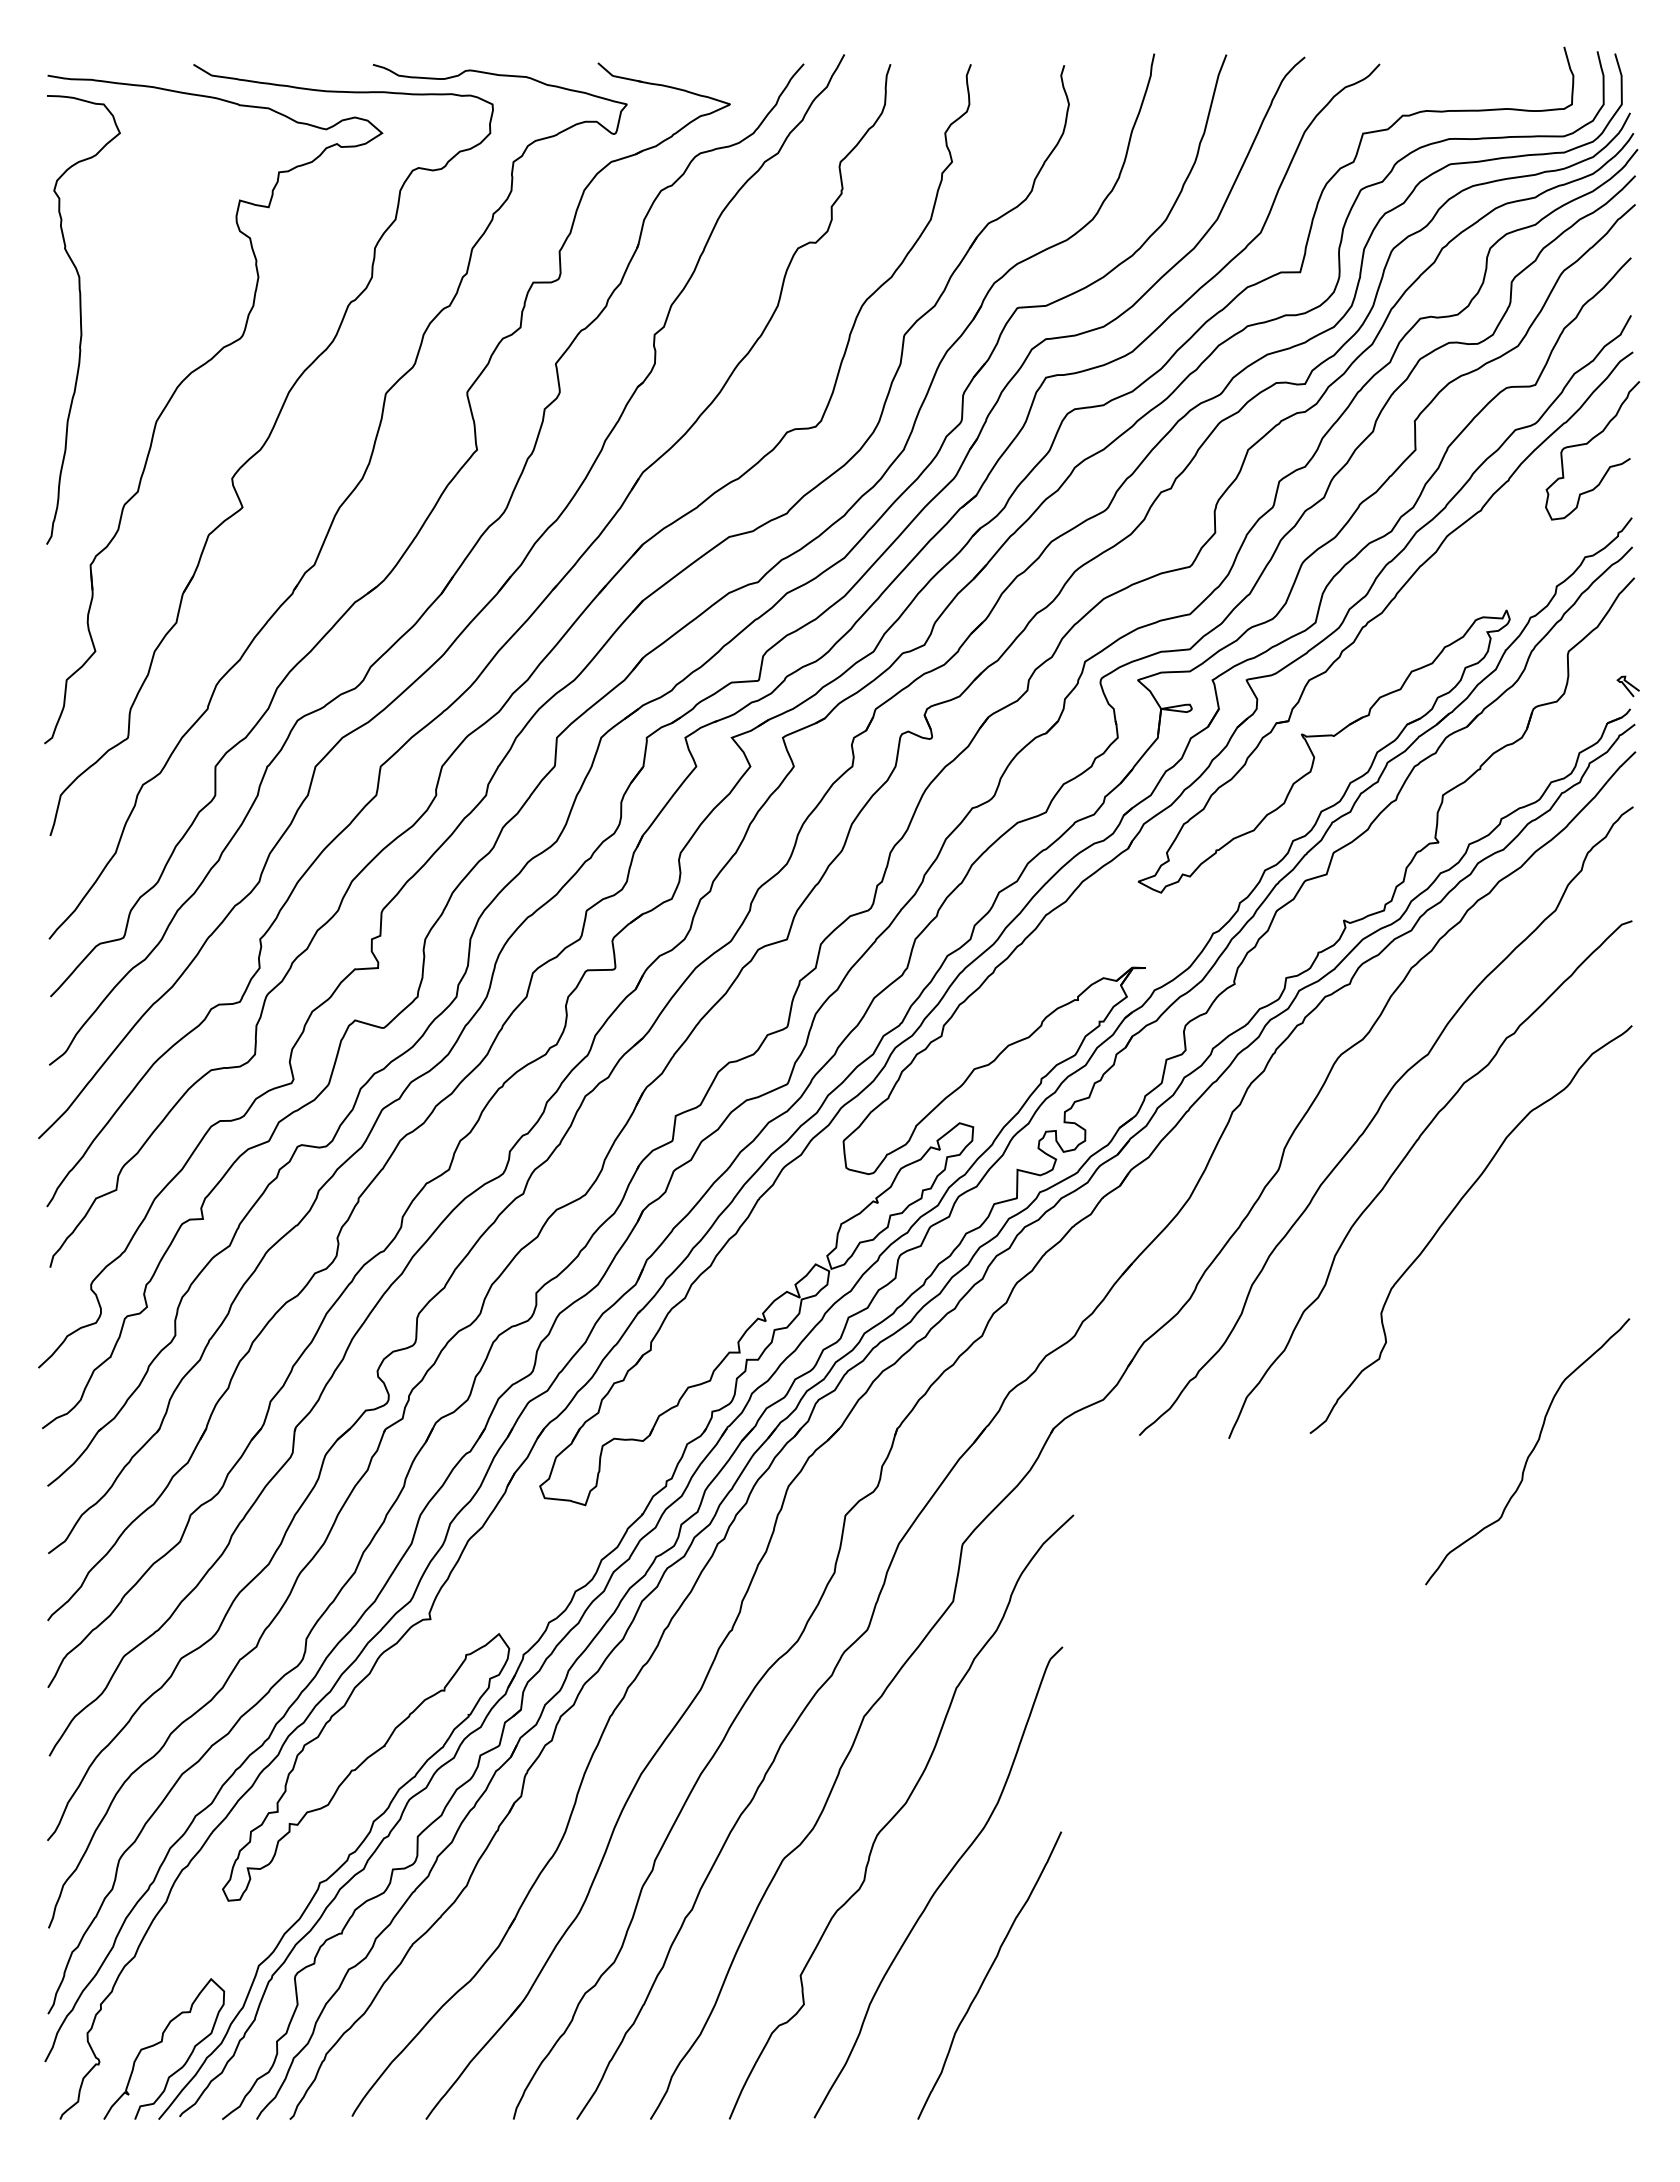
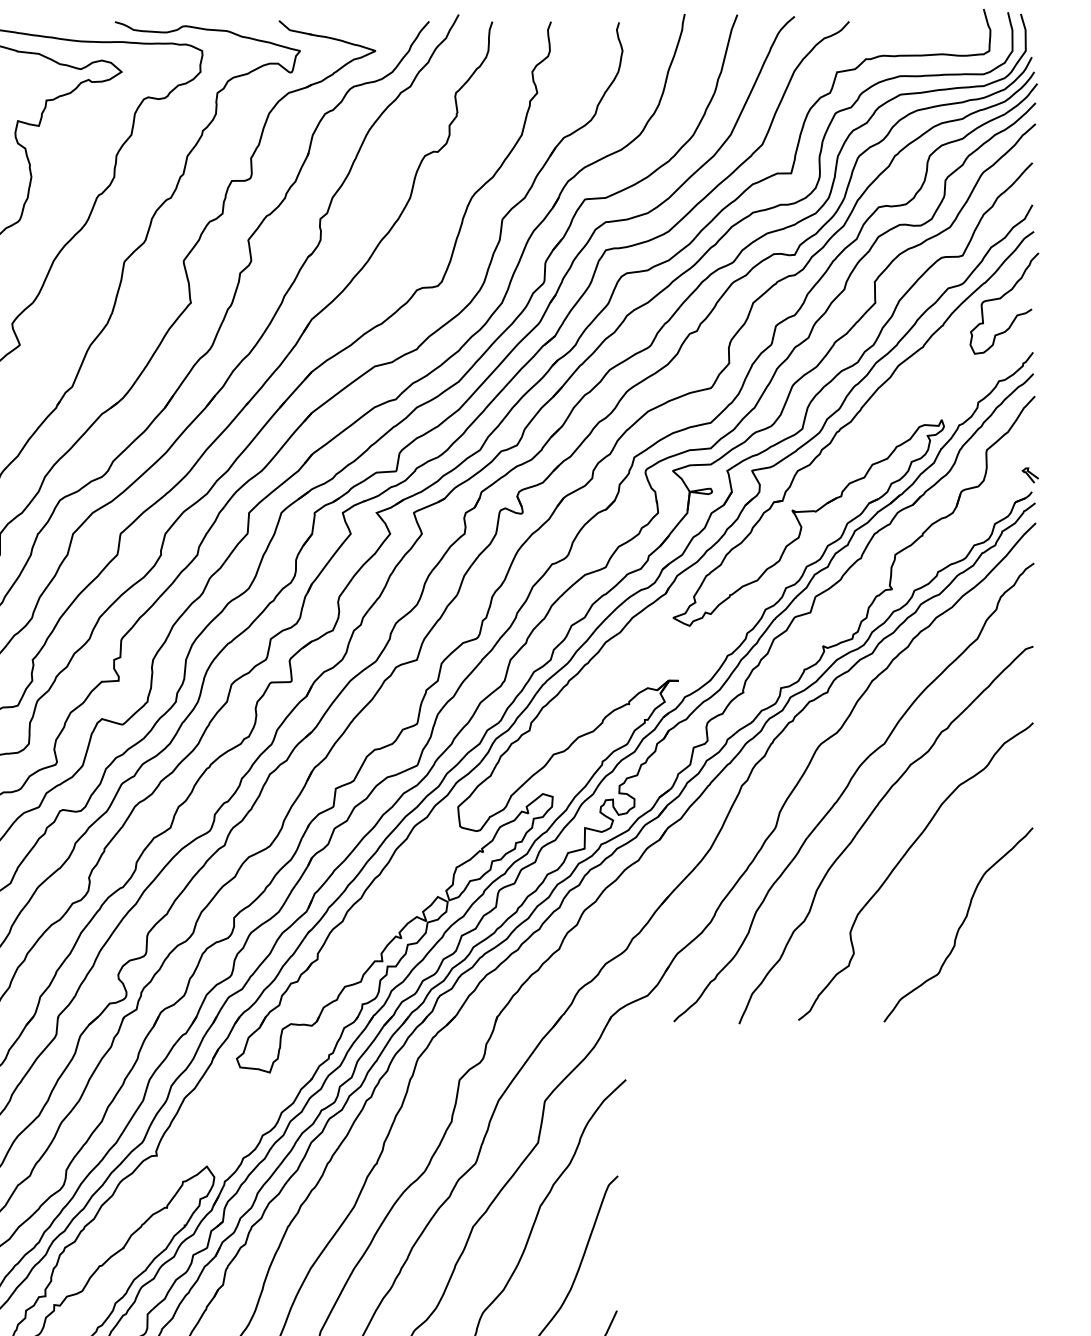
curve: (1529, 1453) -> (959, 926), moved

